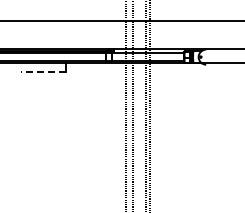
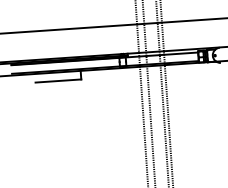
line: (43, 71) -> (58, 80), dashed -> solid

